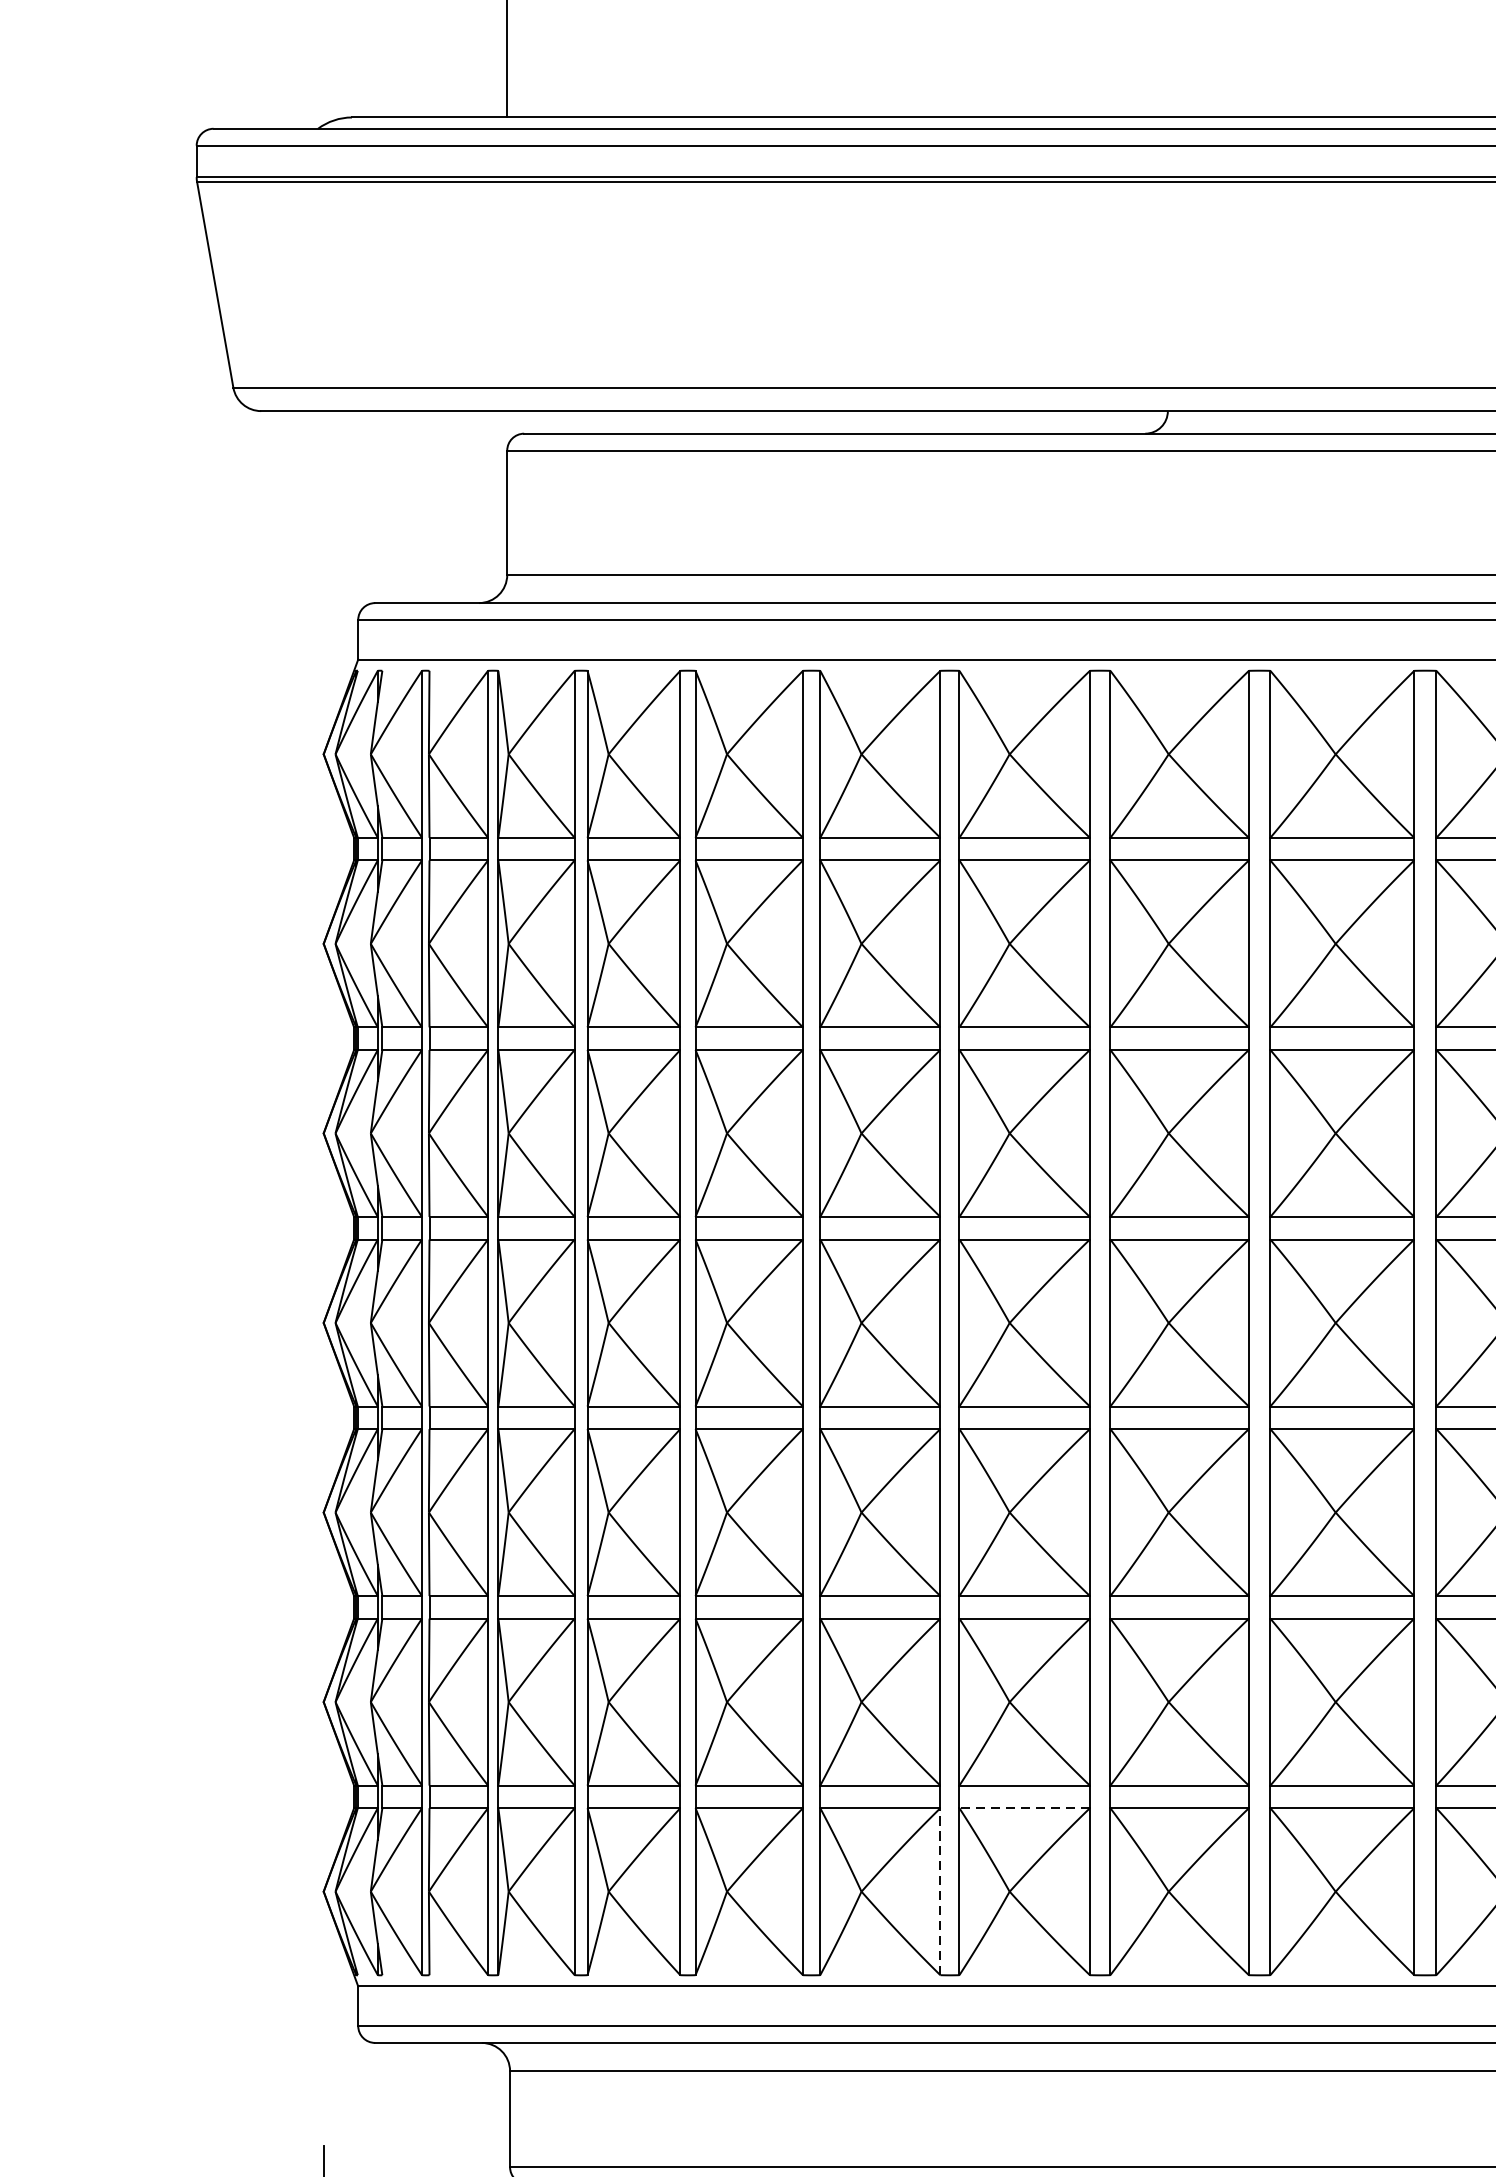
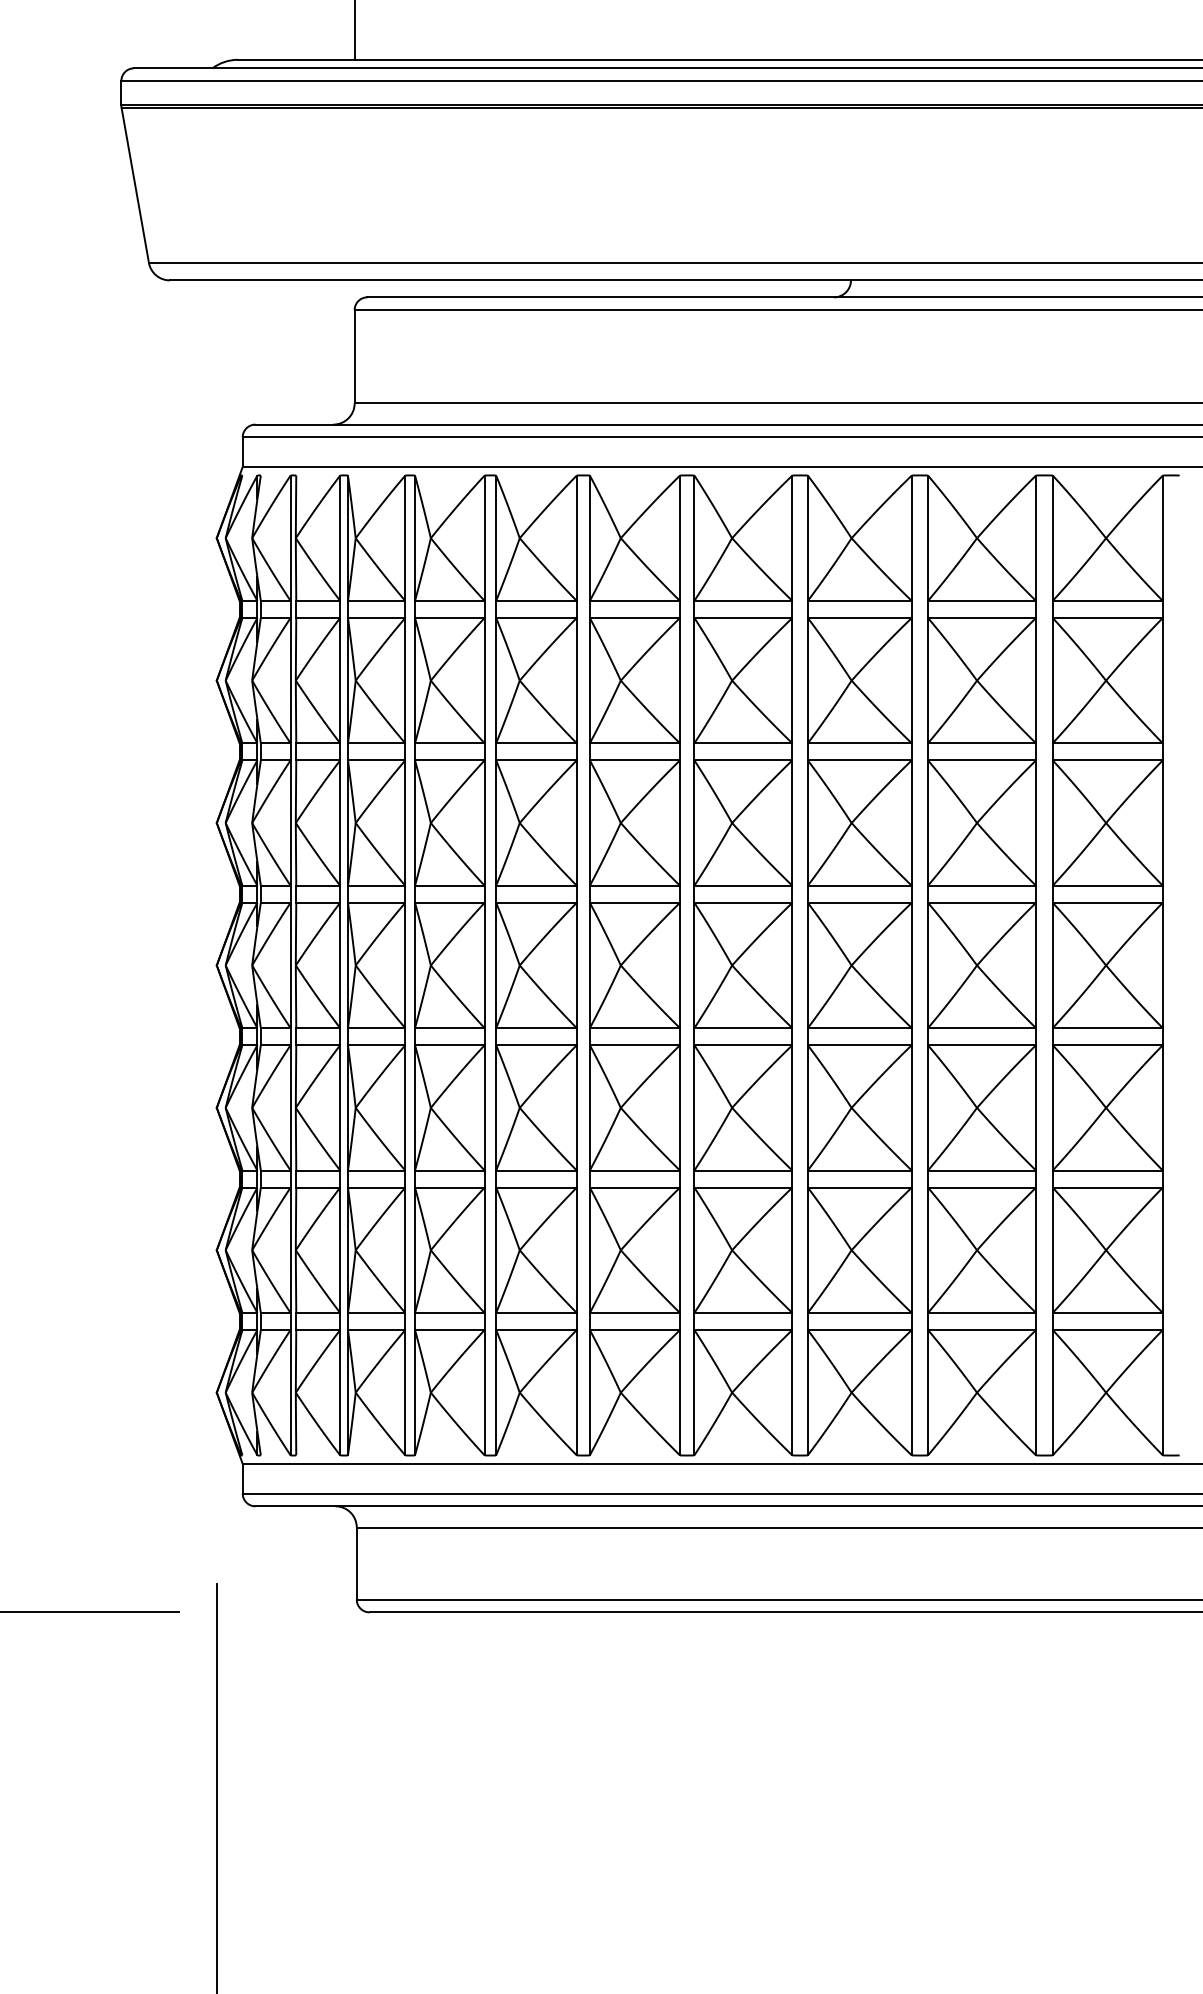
line: (1023, 1807) -> (742, 1329), dashed -> solid
line: (940, 1891) -> (680, 1392), dashed -> solid

